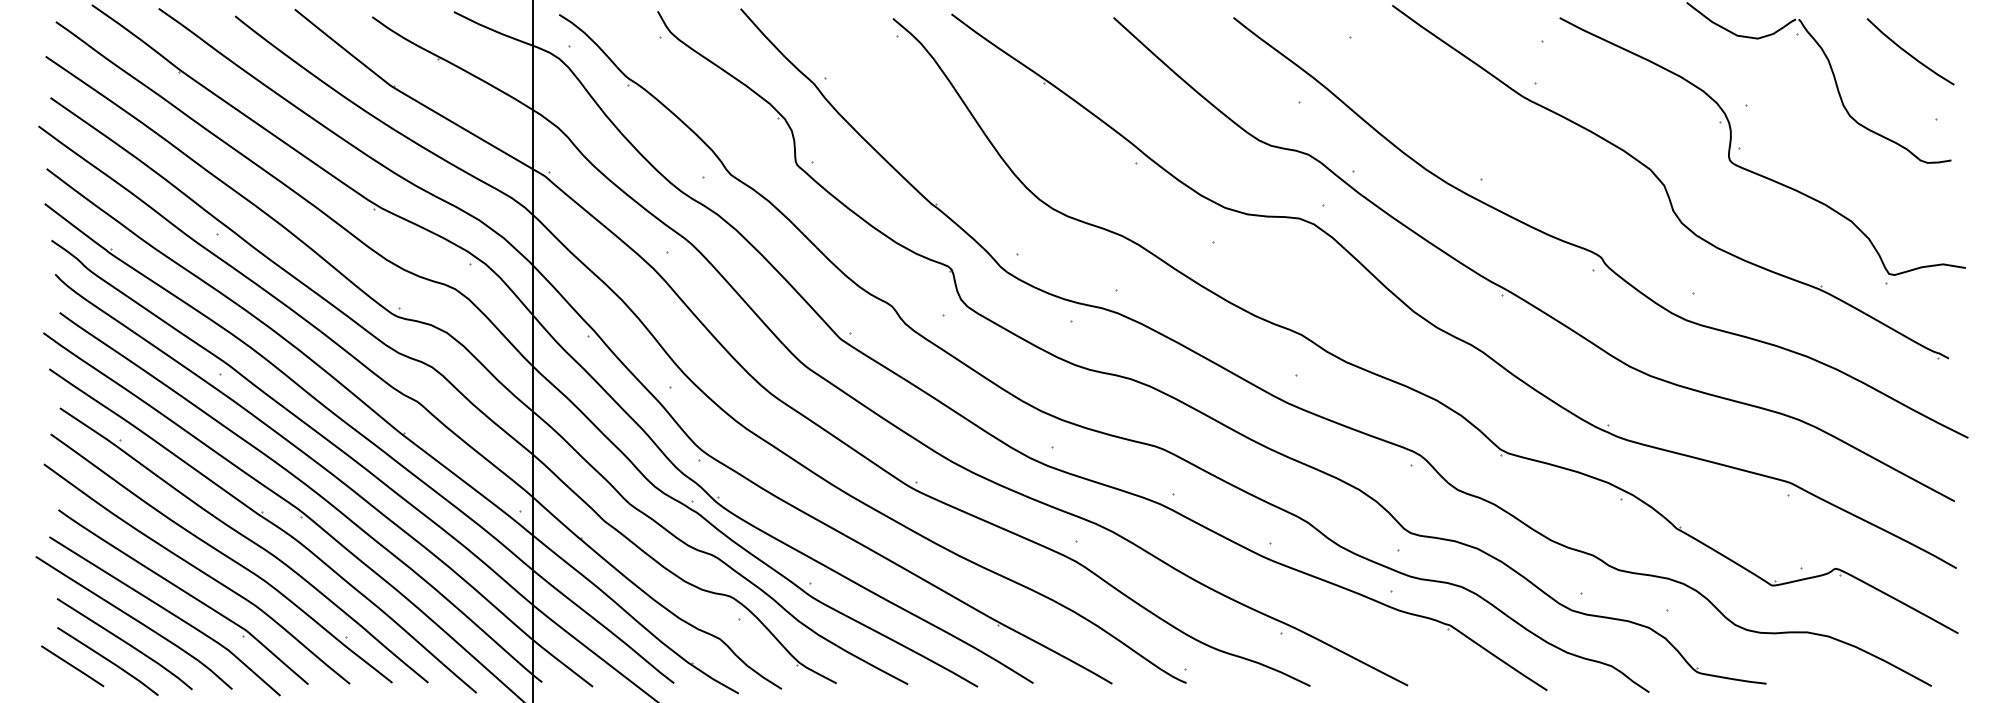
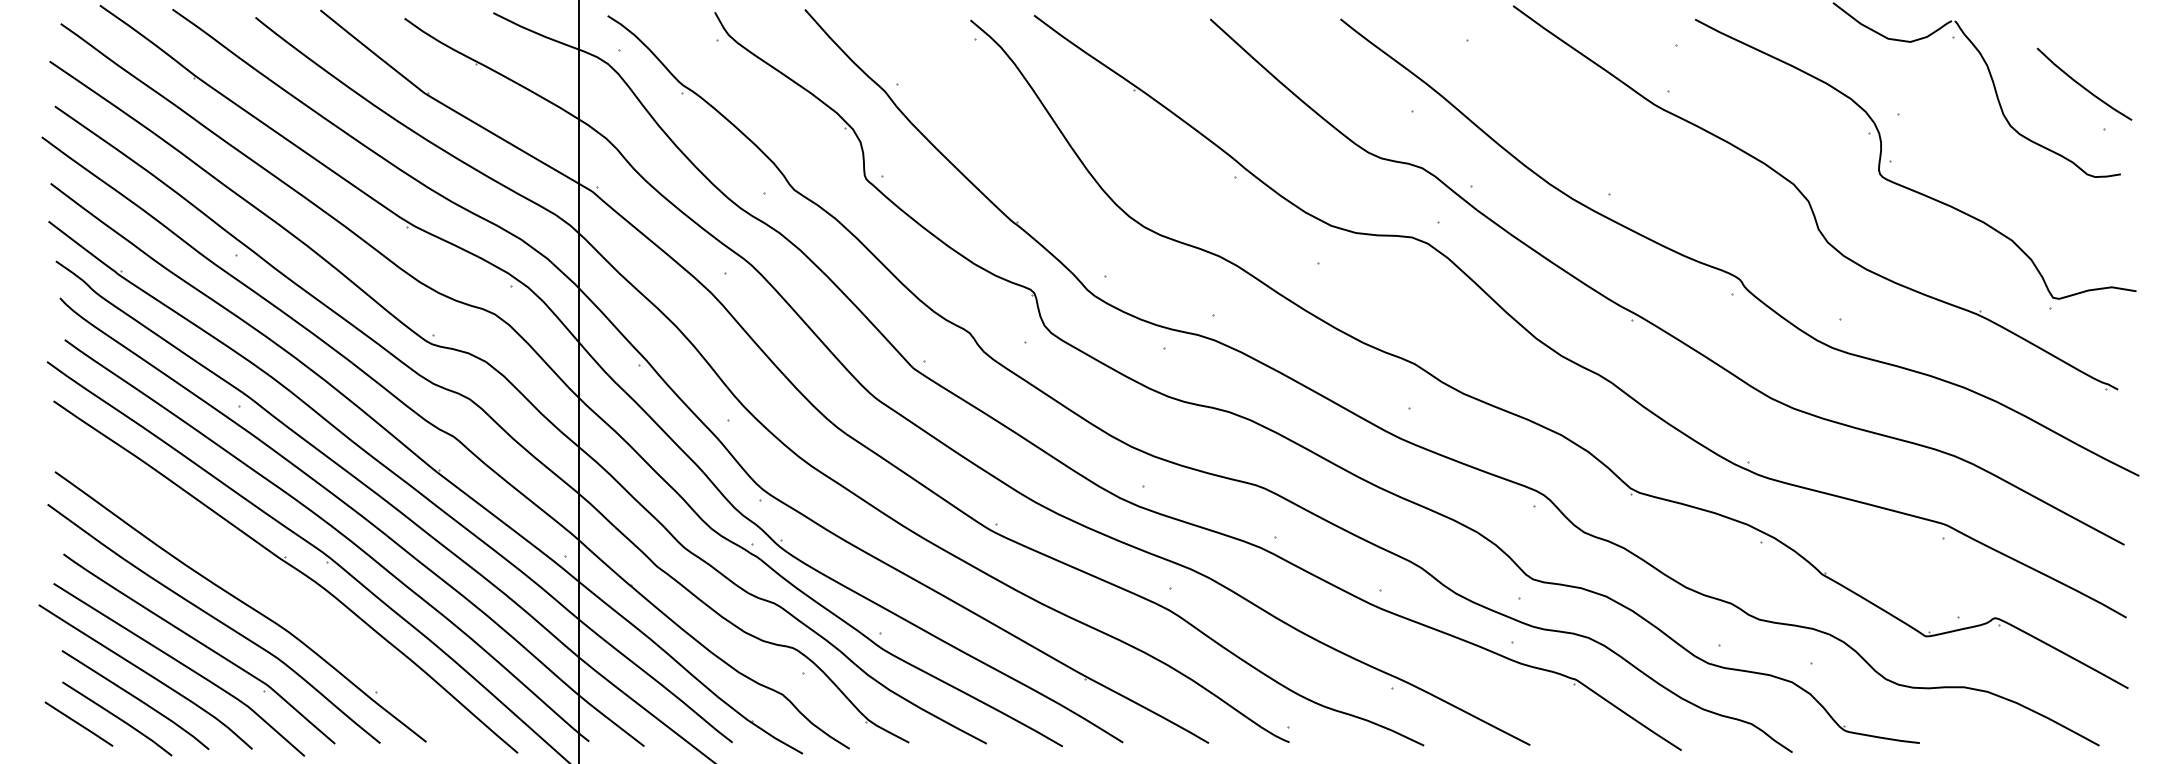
curve: (1908, 52) -> (2082, 85), moved
part: (247, 539) -> (268, 586), removed

